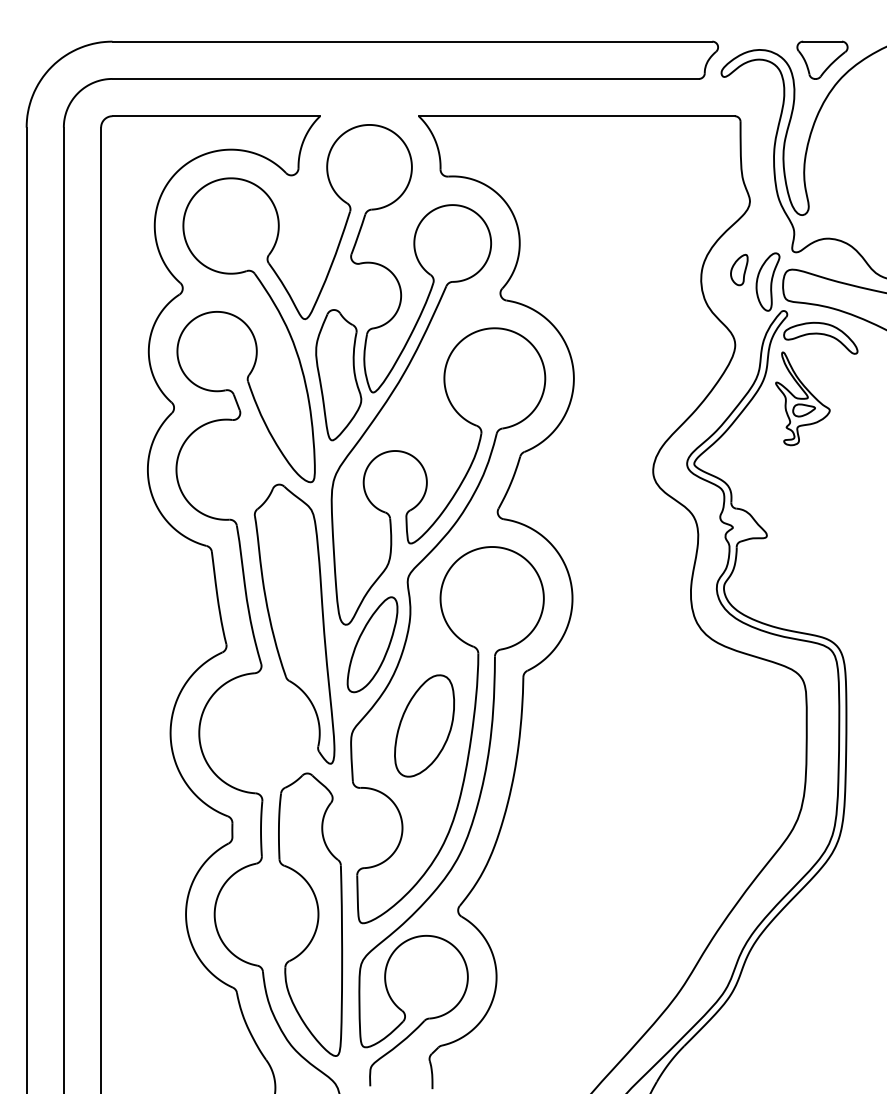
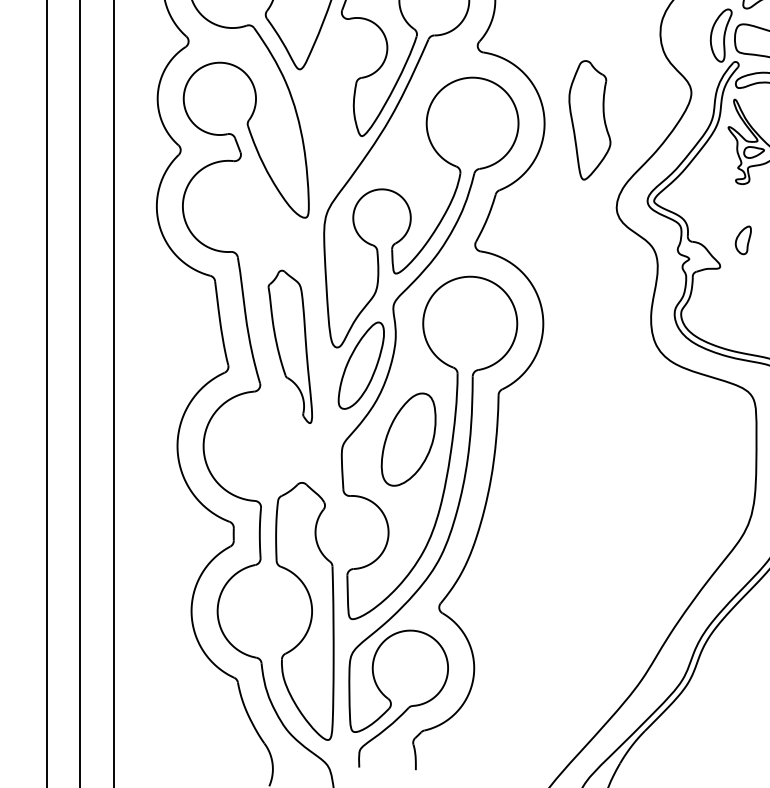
part: (739, 270) -> (743, 240), moved
part: (338, 375) -> (589, 120), moved
part: (294, 623) -> (290, 346), size x0.6

